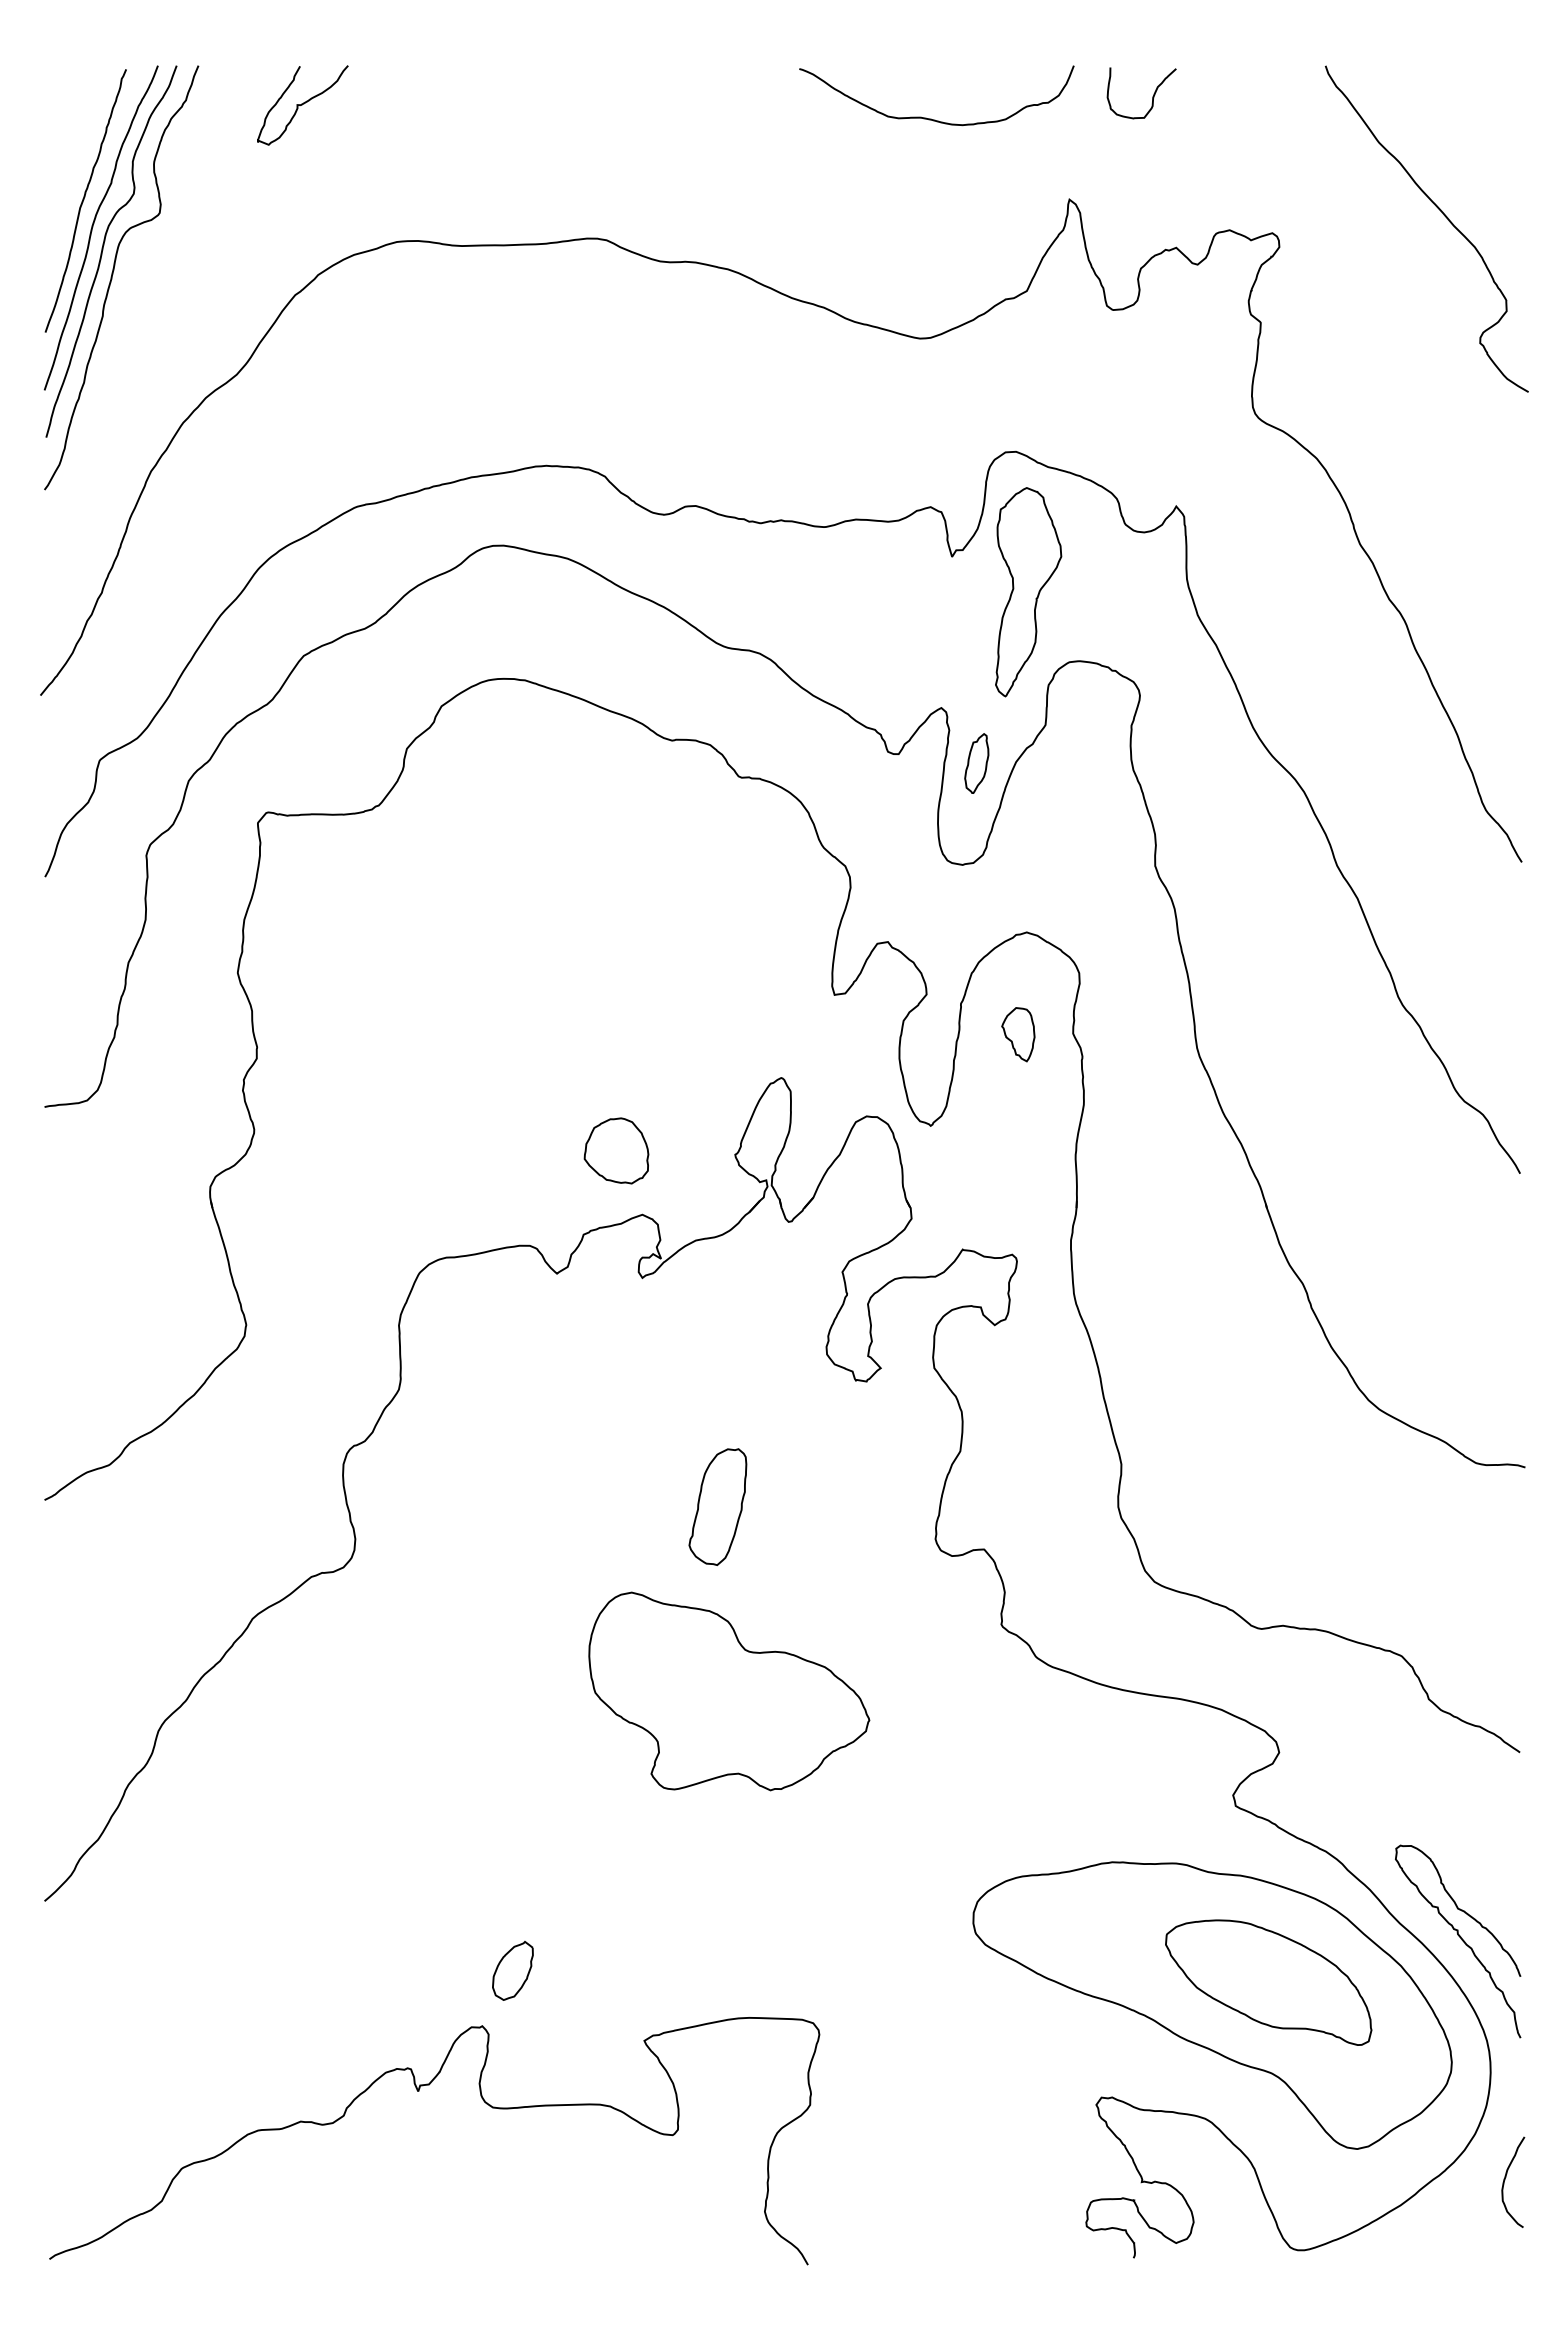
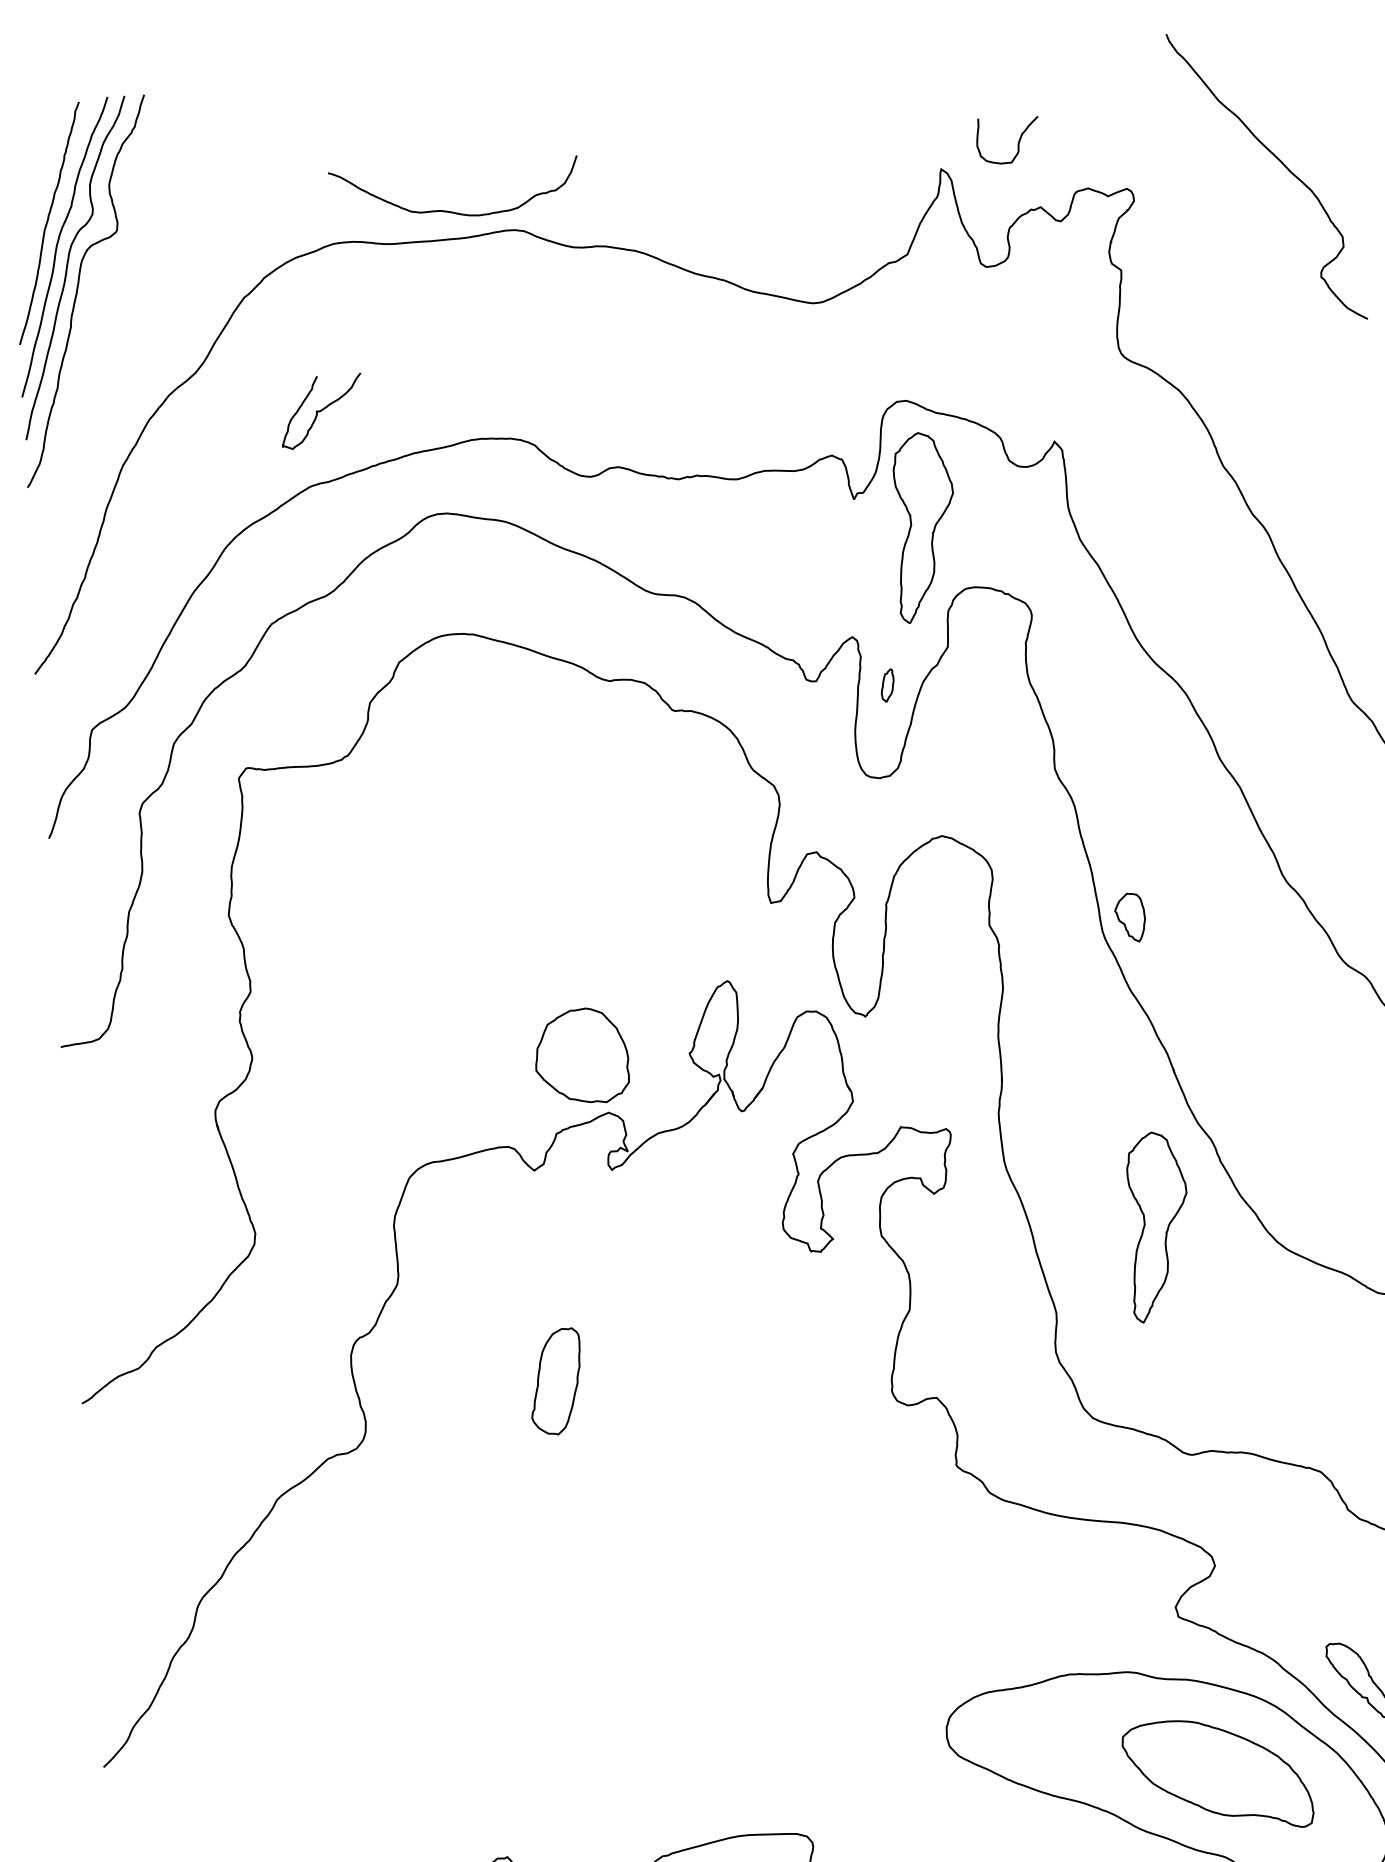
curve: (1152, 96) -> (1017, 142), moved
curve: (302, 105) -> (321, 411), moved
curve: (931, 118) -> (450, 211), moved
part: (976, 763) -> (887, 685), size x0.6
part: (1018, 1034) -> (1130, 917), moved
part: (616, 1150) -> (581, 1055), size x1.6
part: (1239, 1376) -> (1158, 1227), added
part: (717, 1506) -> (555, 1381), moved
part: (729, 1691) -> (713, 1540), removed
part: (512, 1970) -> (531, 1804), removed

